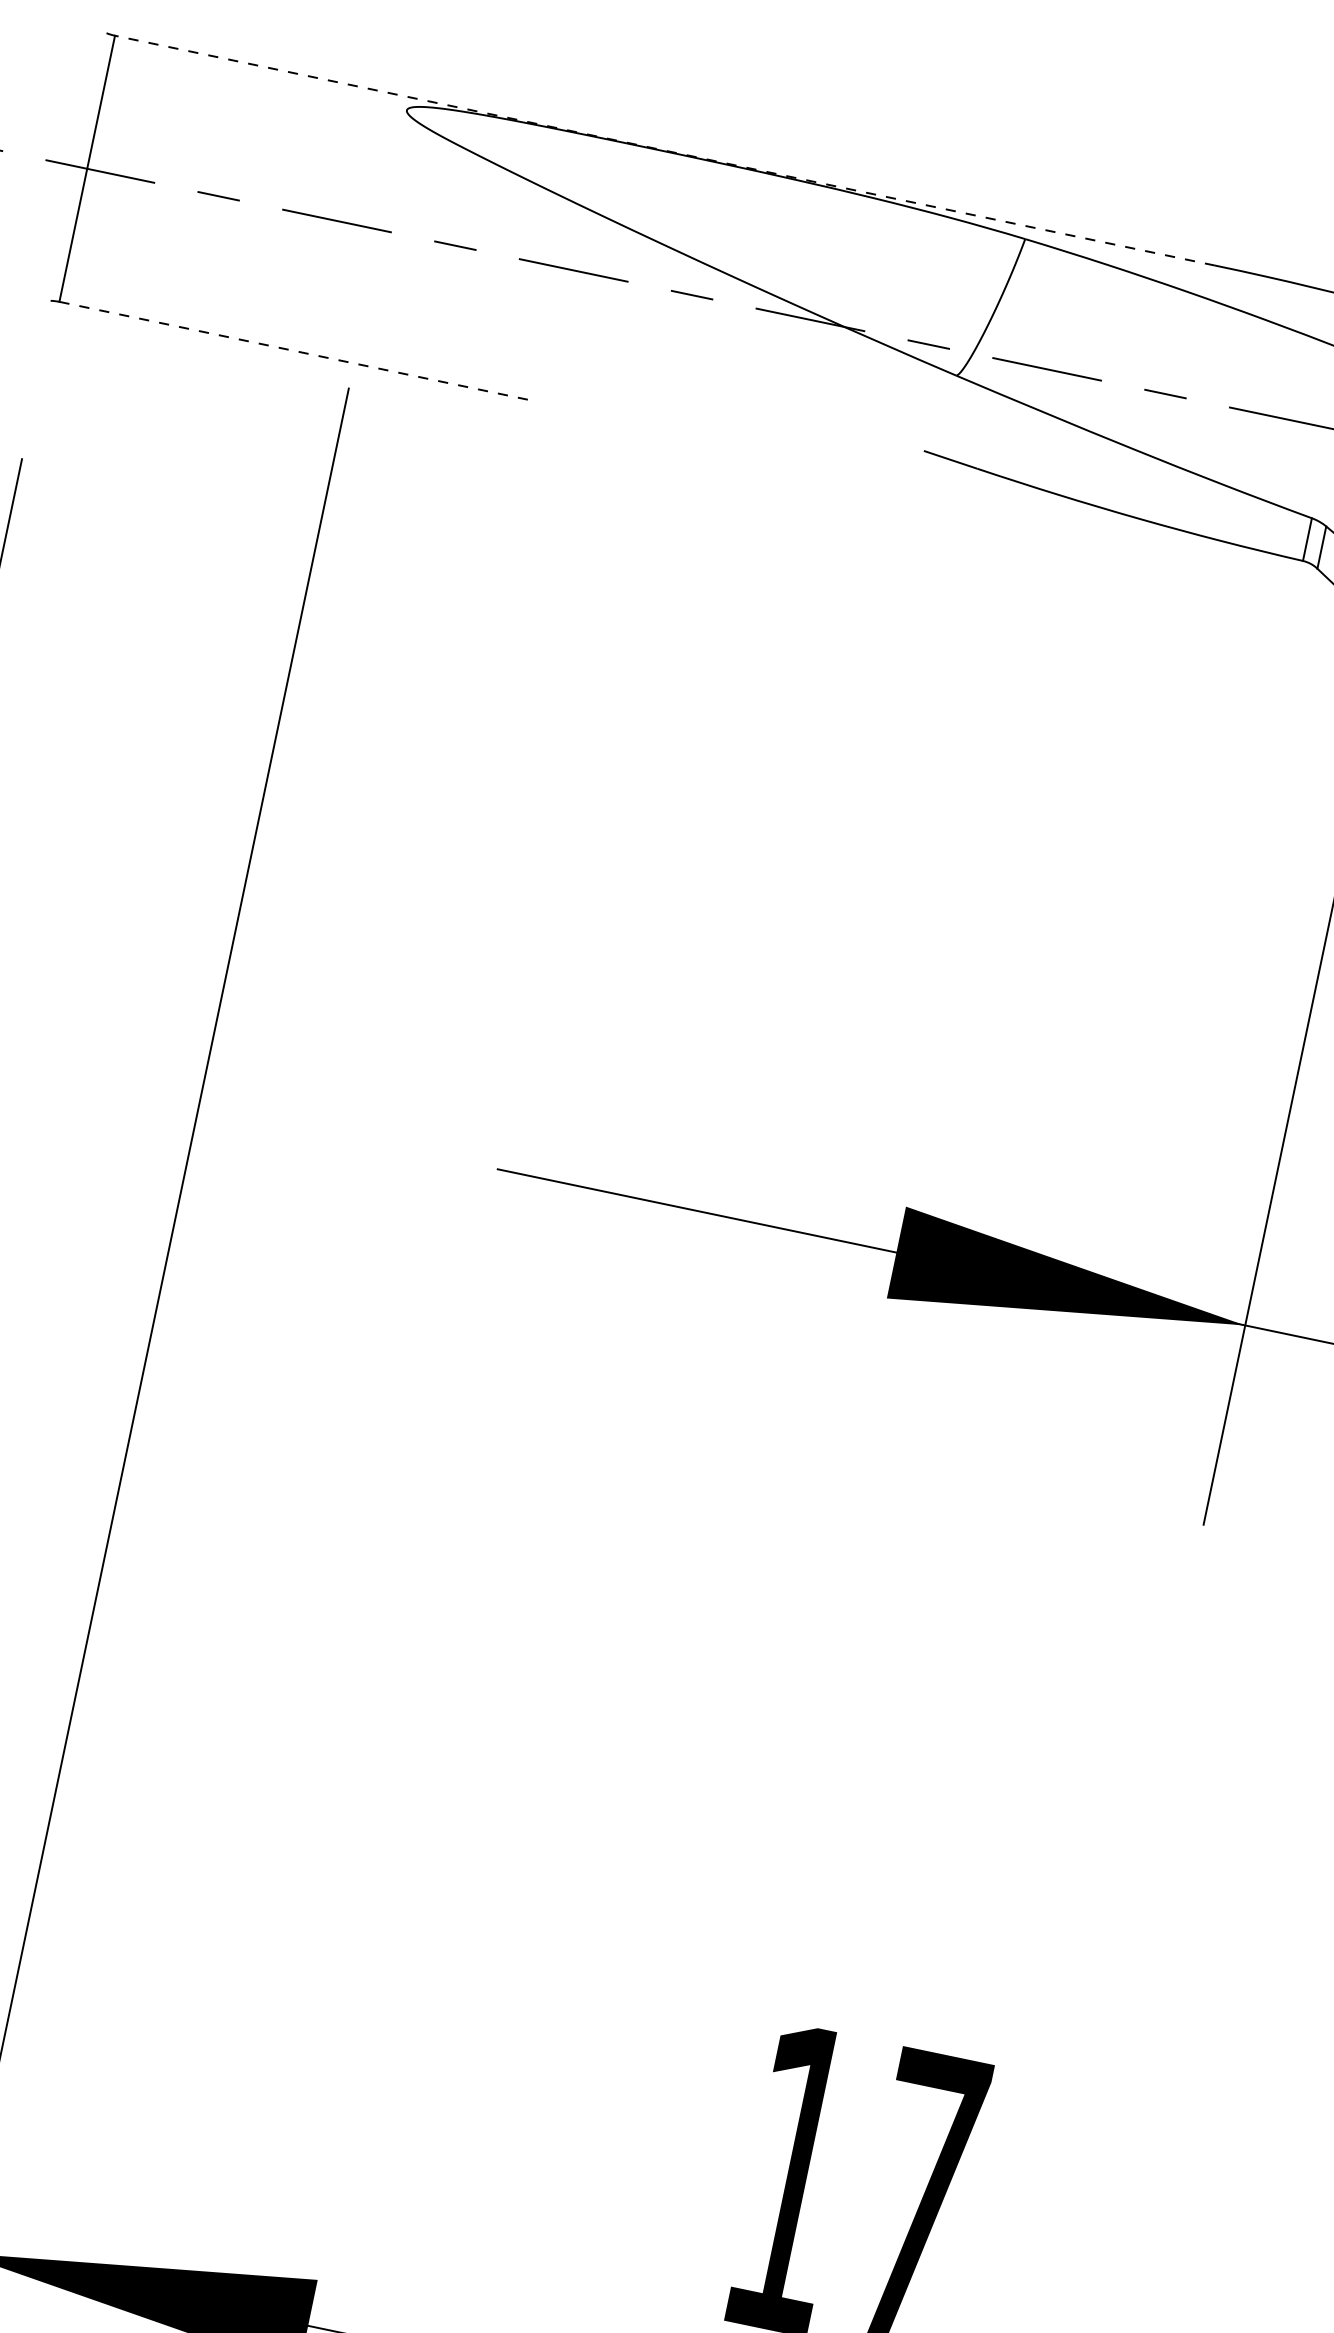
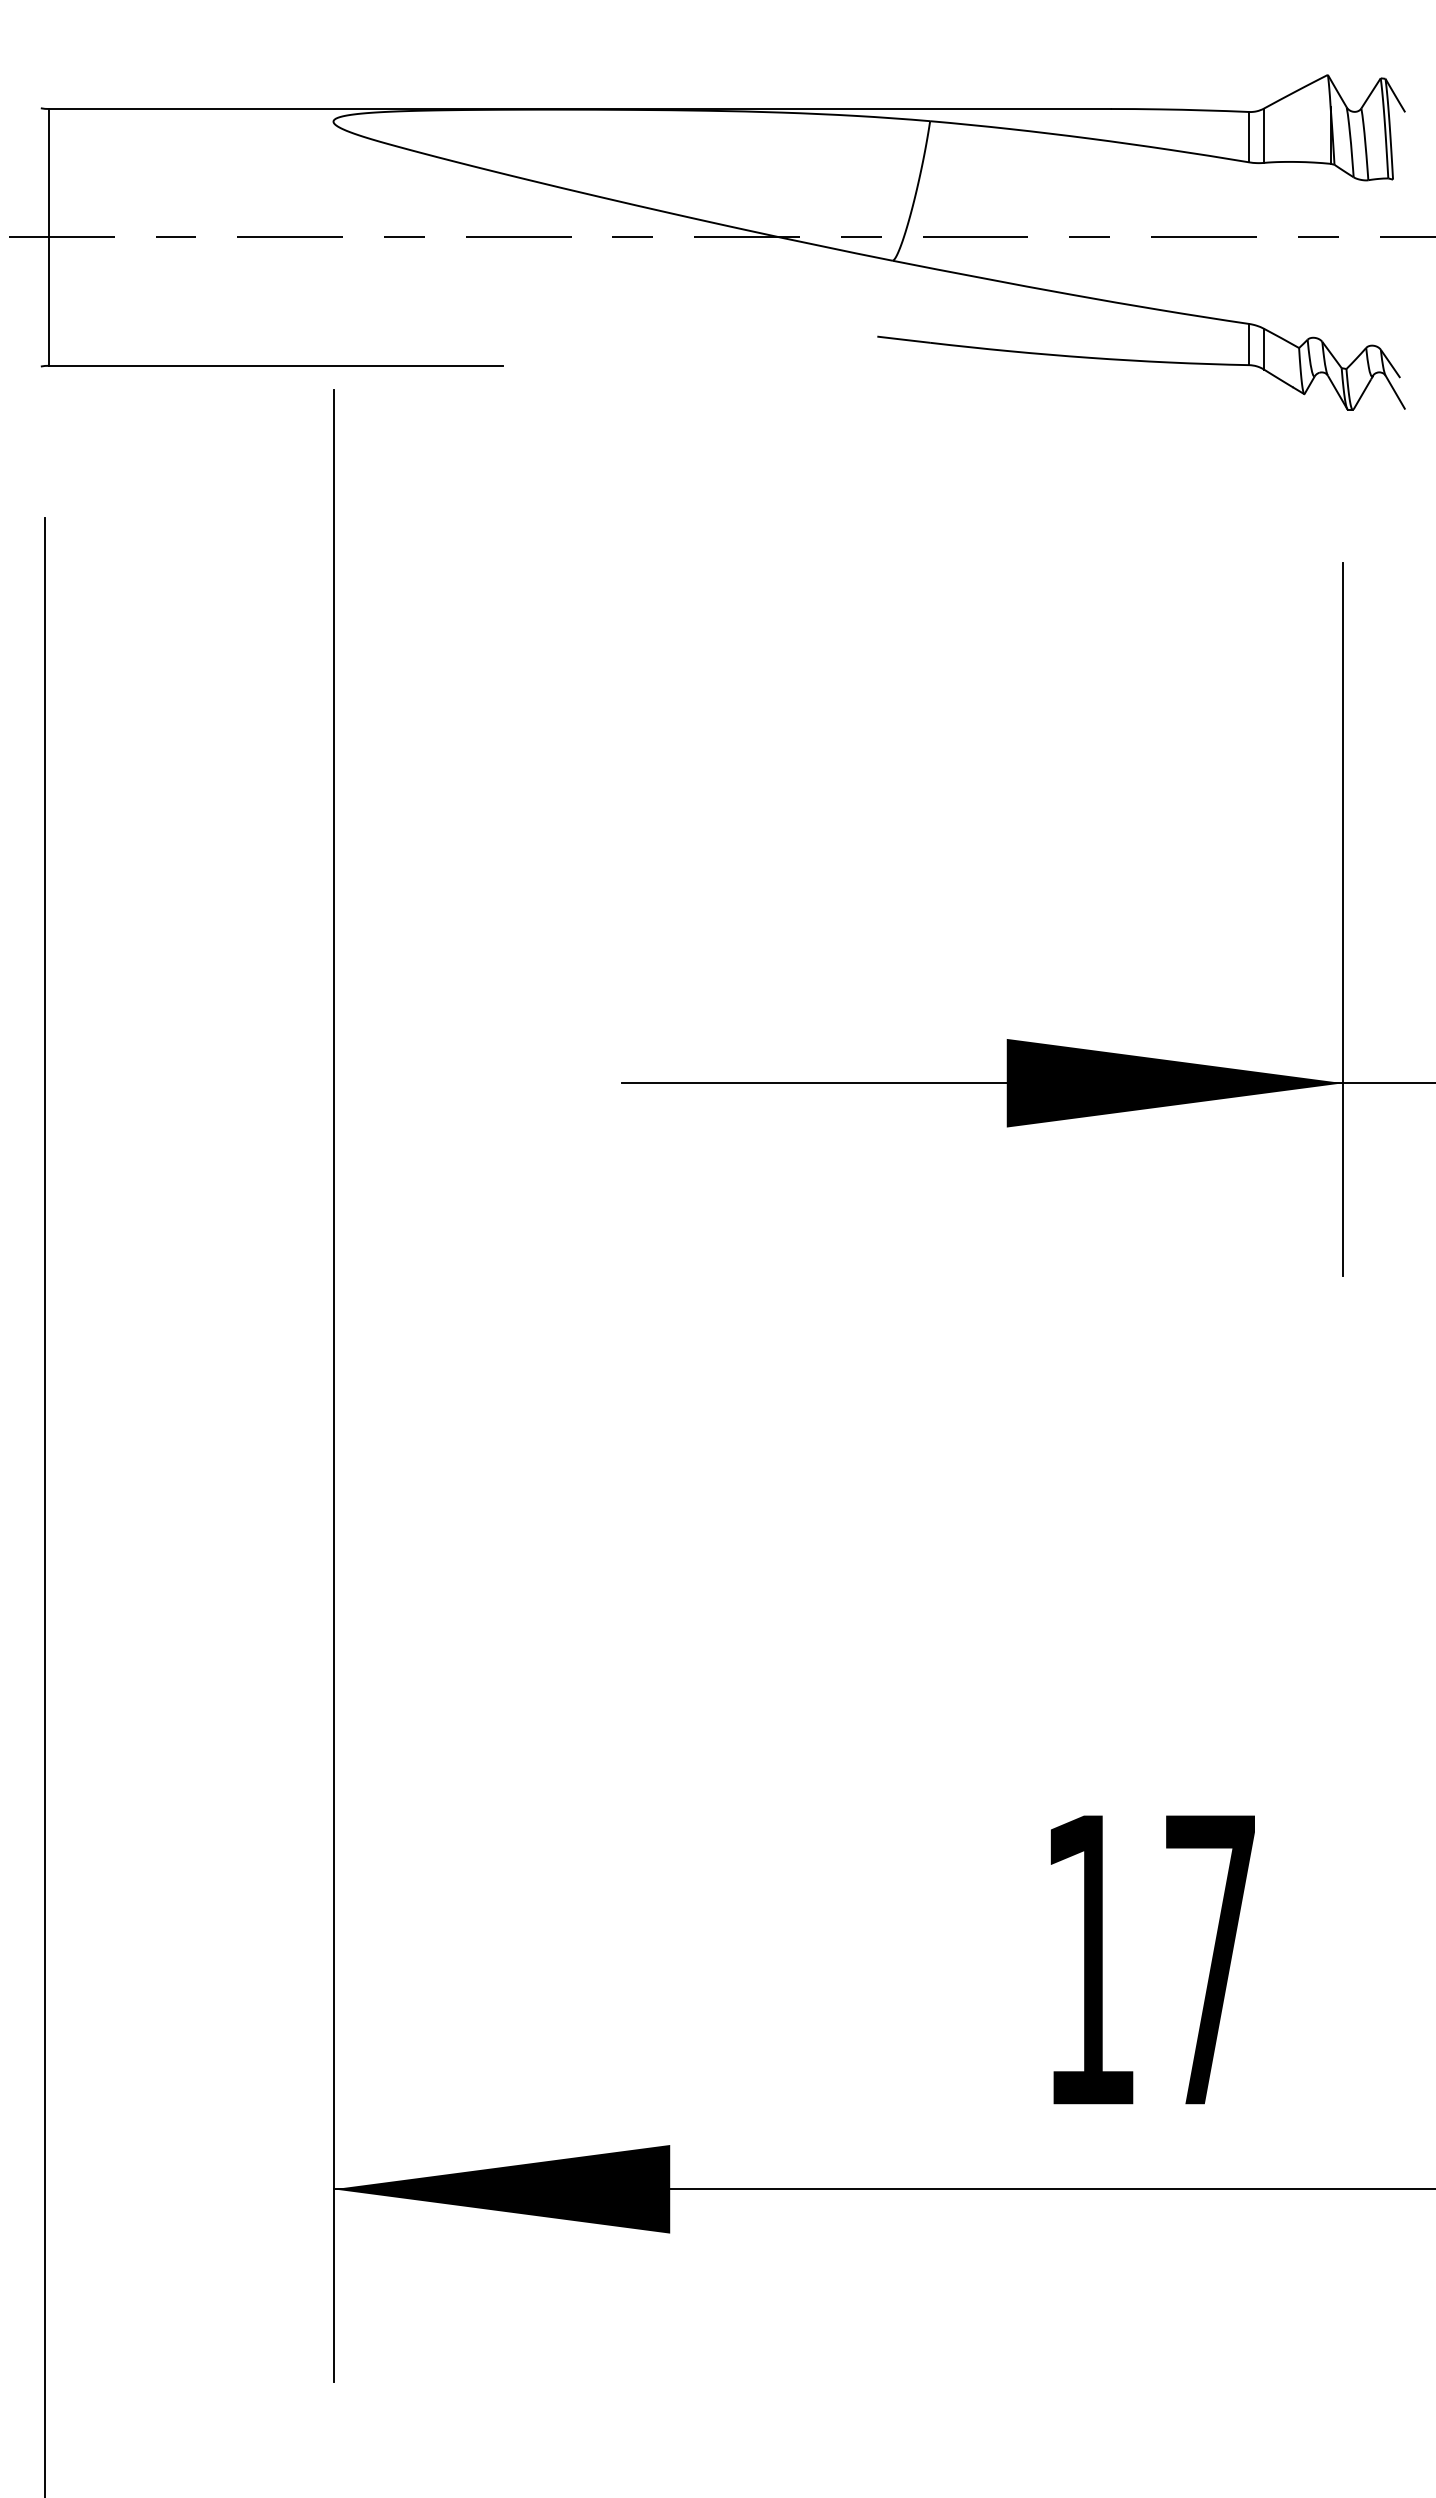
line: (664, 151) -> (579, 109), dashed -> solid
line: (294, 350) -> (275, 365), dashed -> solid

